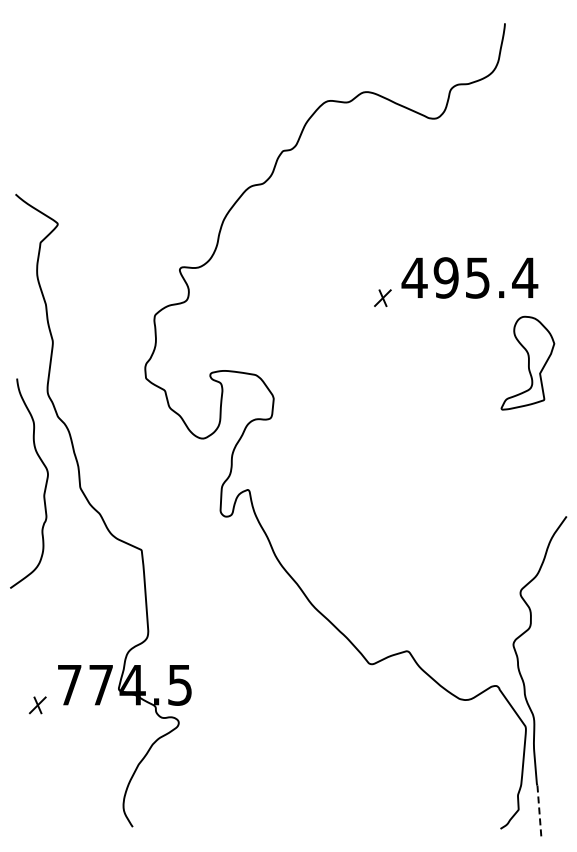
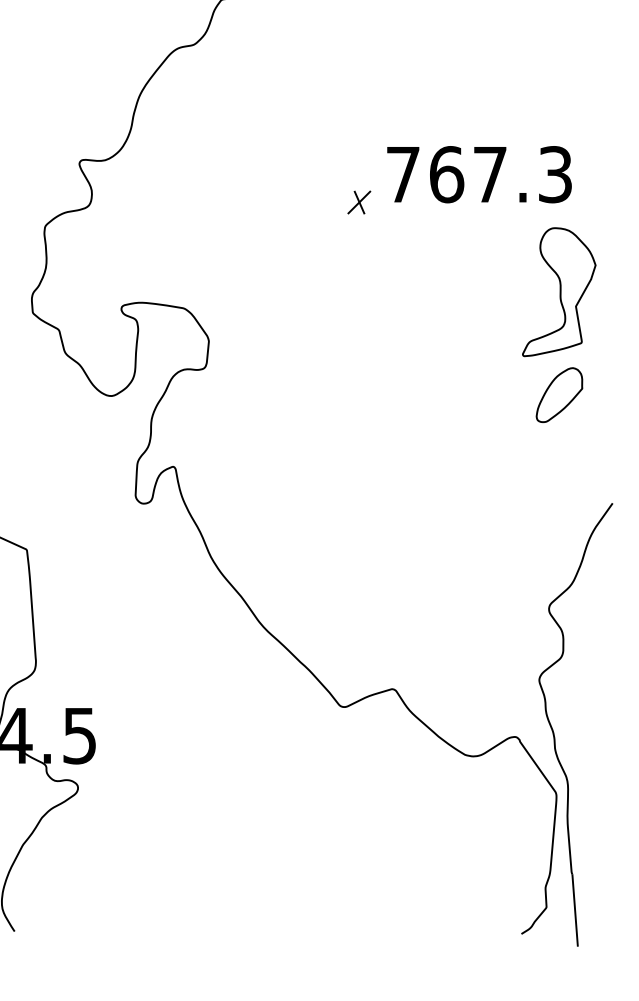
text: (469, 277) -> (478, 174), 495.4 -> 767.3
part: (527, 437) -> (558, 394), added
line: (539, 812) -> (575, 911), dashed -> solid

